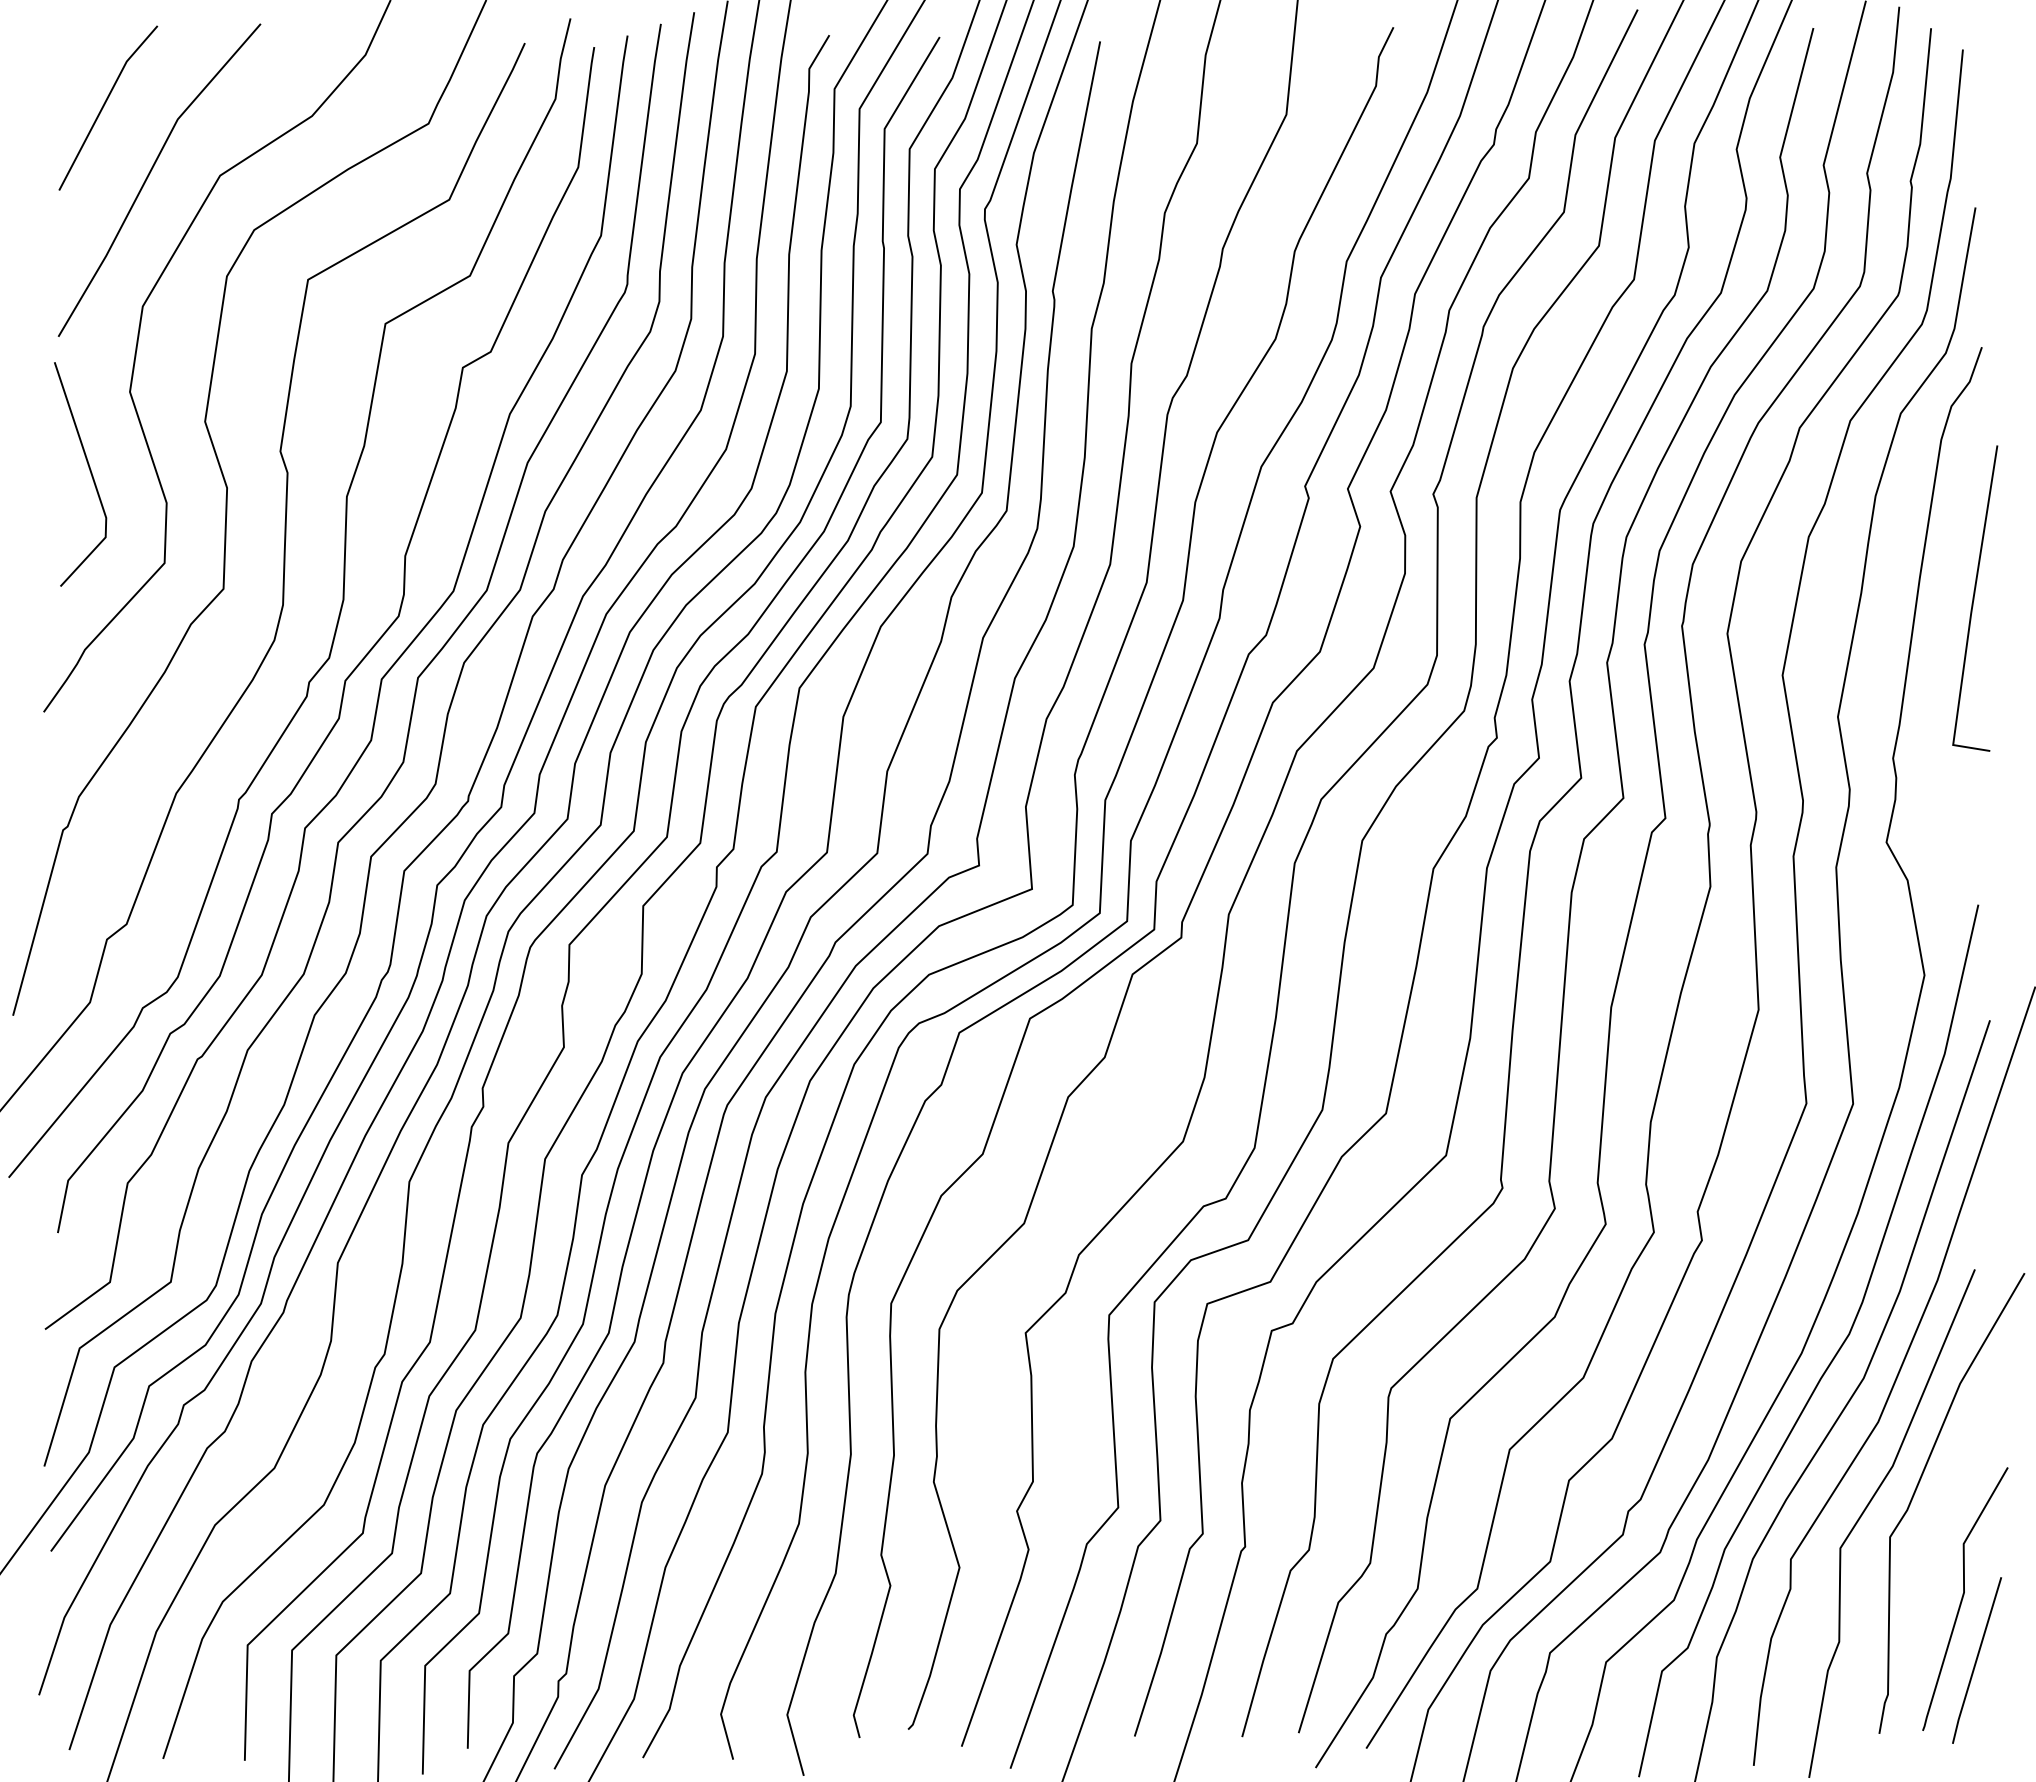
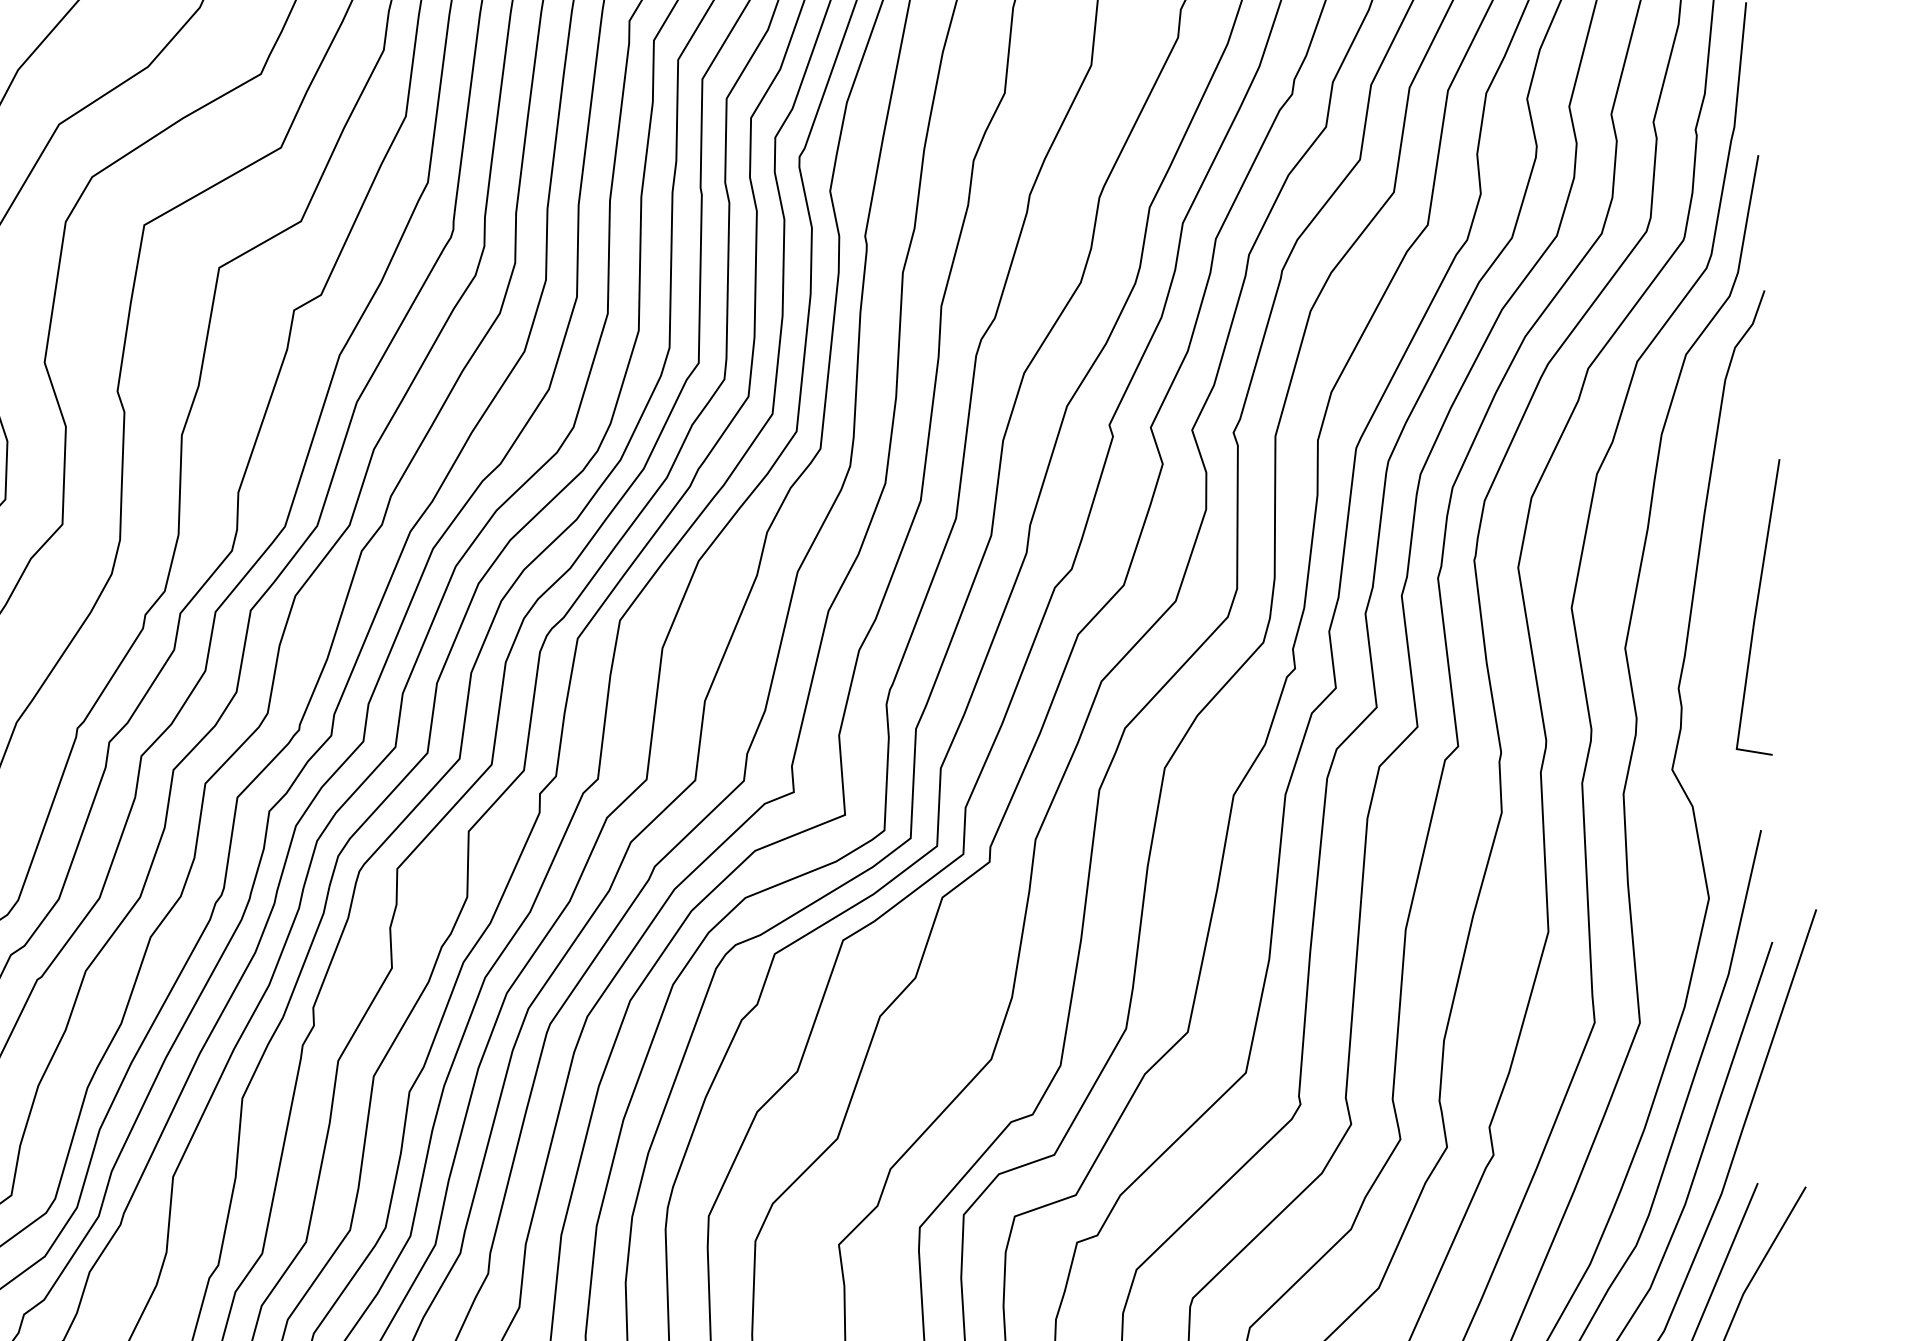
line: (1974, 598) -> (1757, 607), moved

